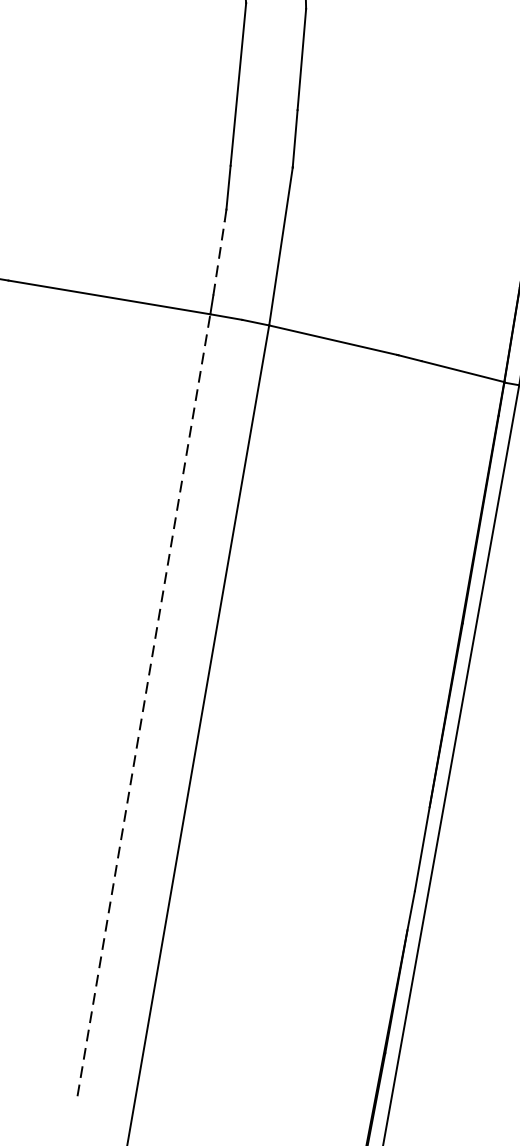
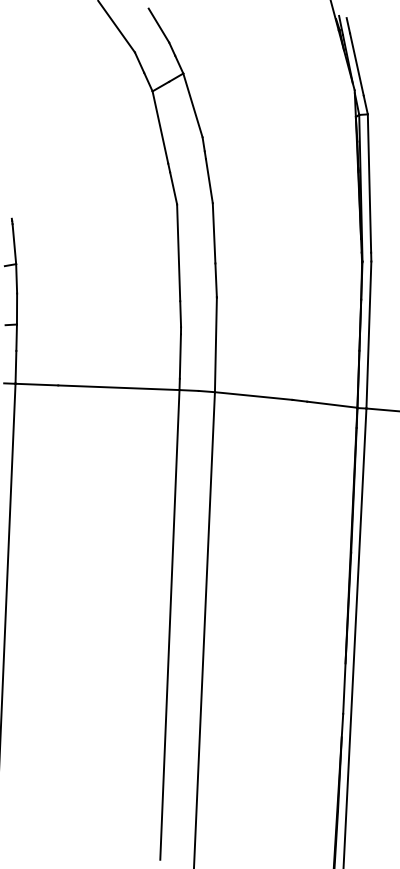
line: (219, 258) -> (180, 356), dashed -> solid
line: (143, 704) -> (169, 624), dashed -> solid

